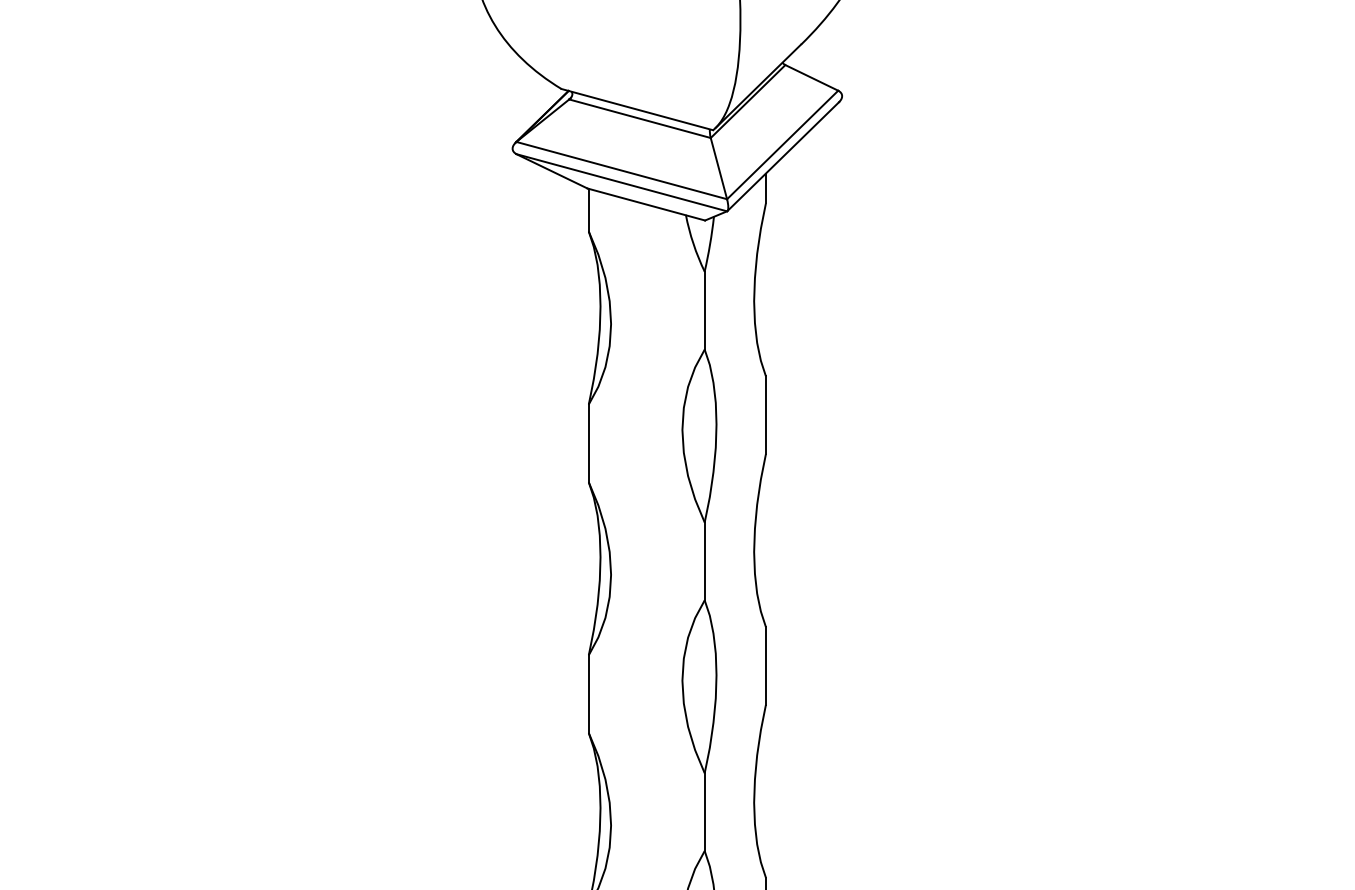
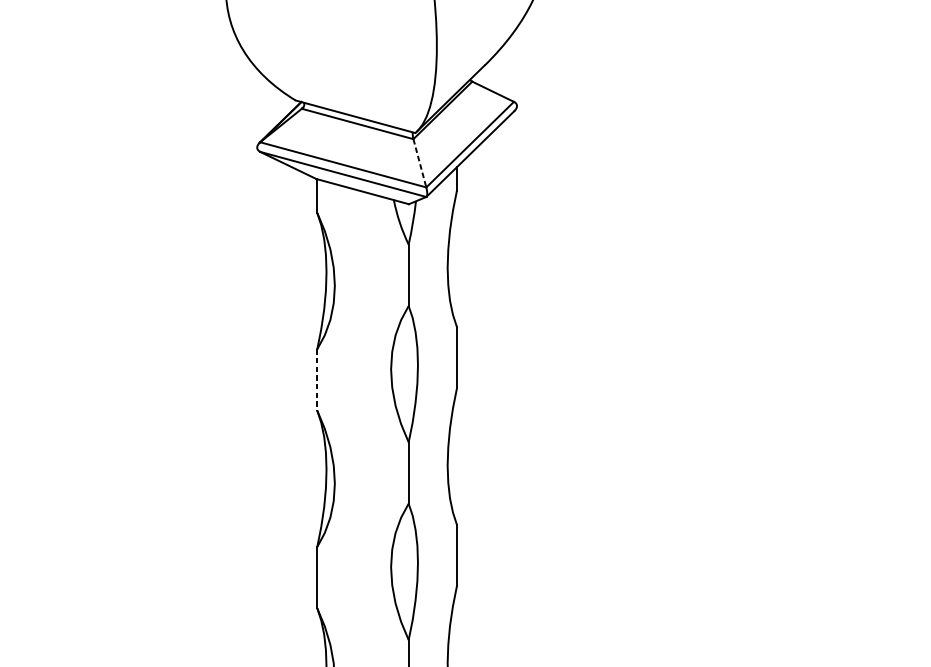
line: (718, 168) -> (419, 163), solid -> dashed
line: (588, 443) -> (317, 380), solid -> dashed

